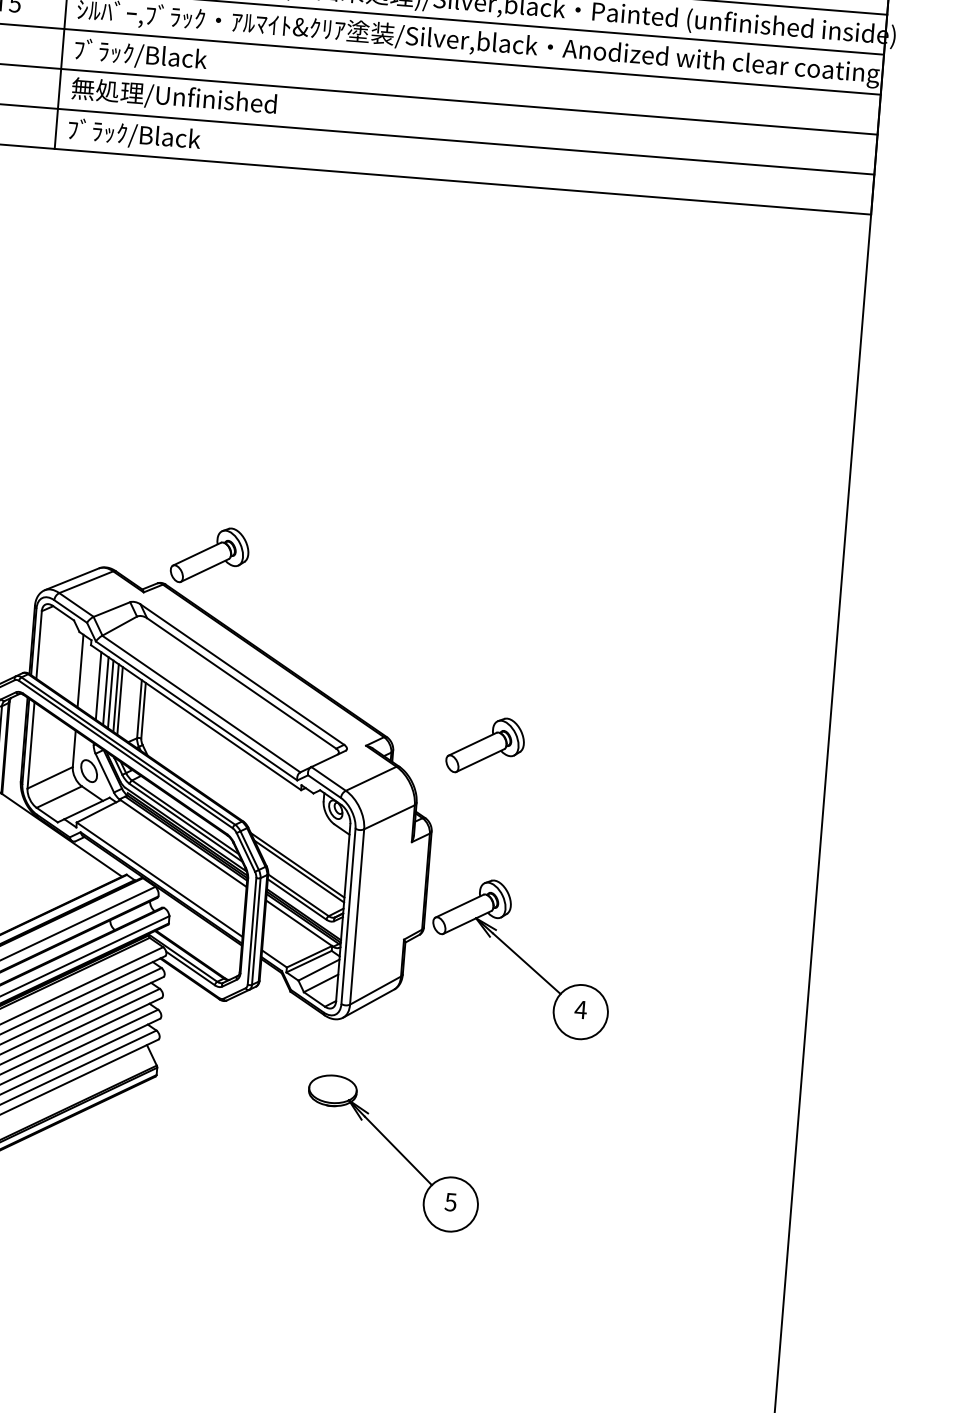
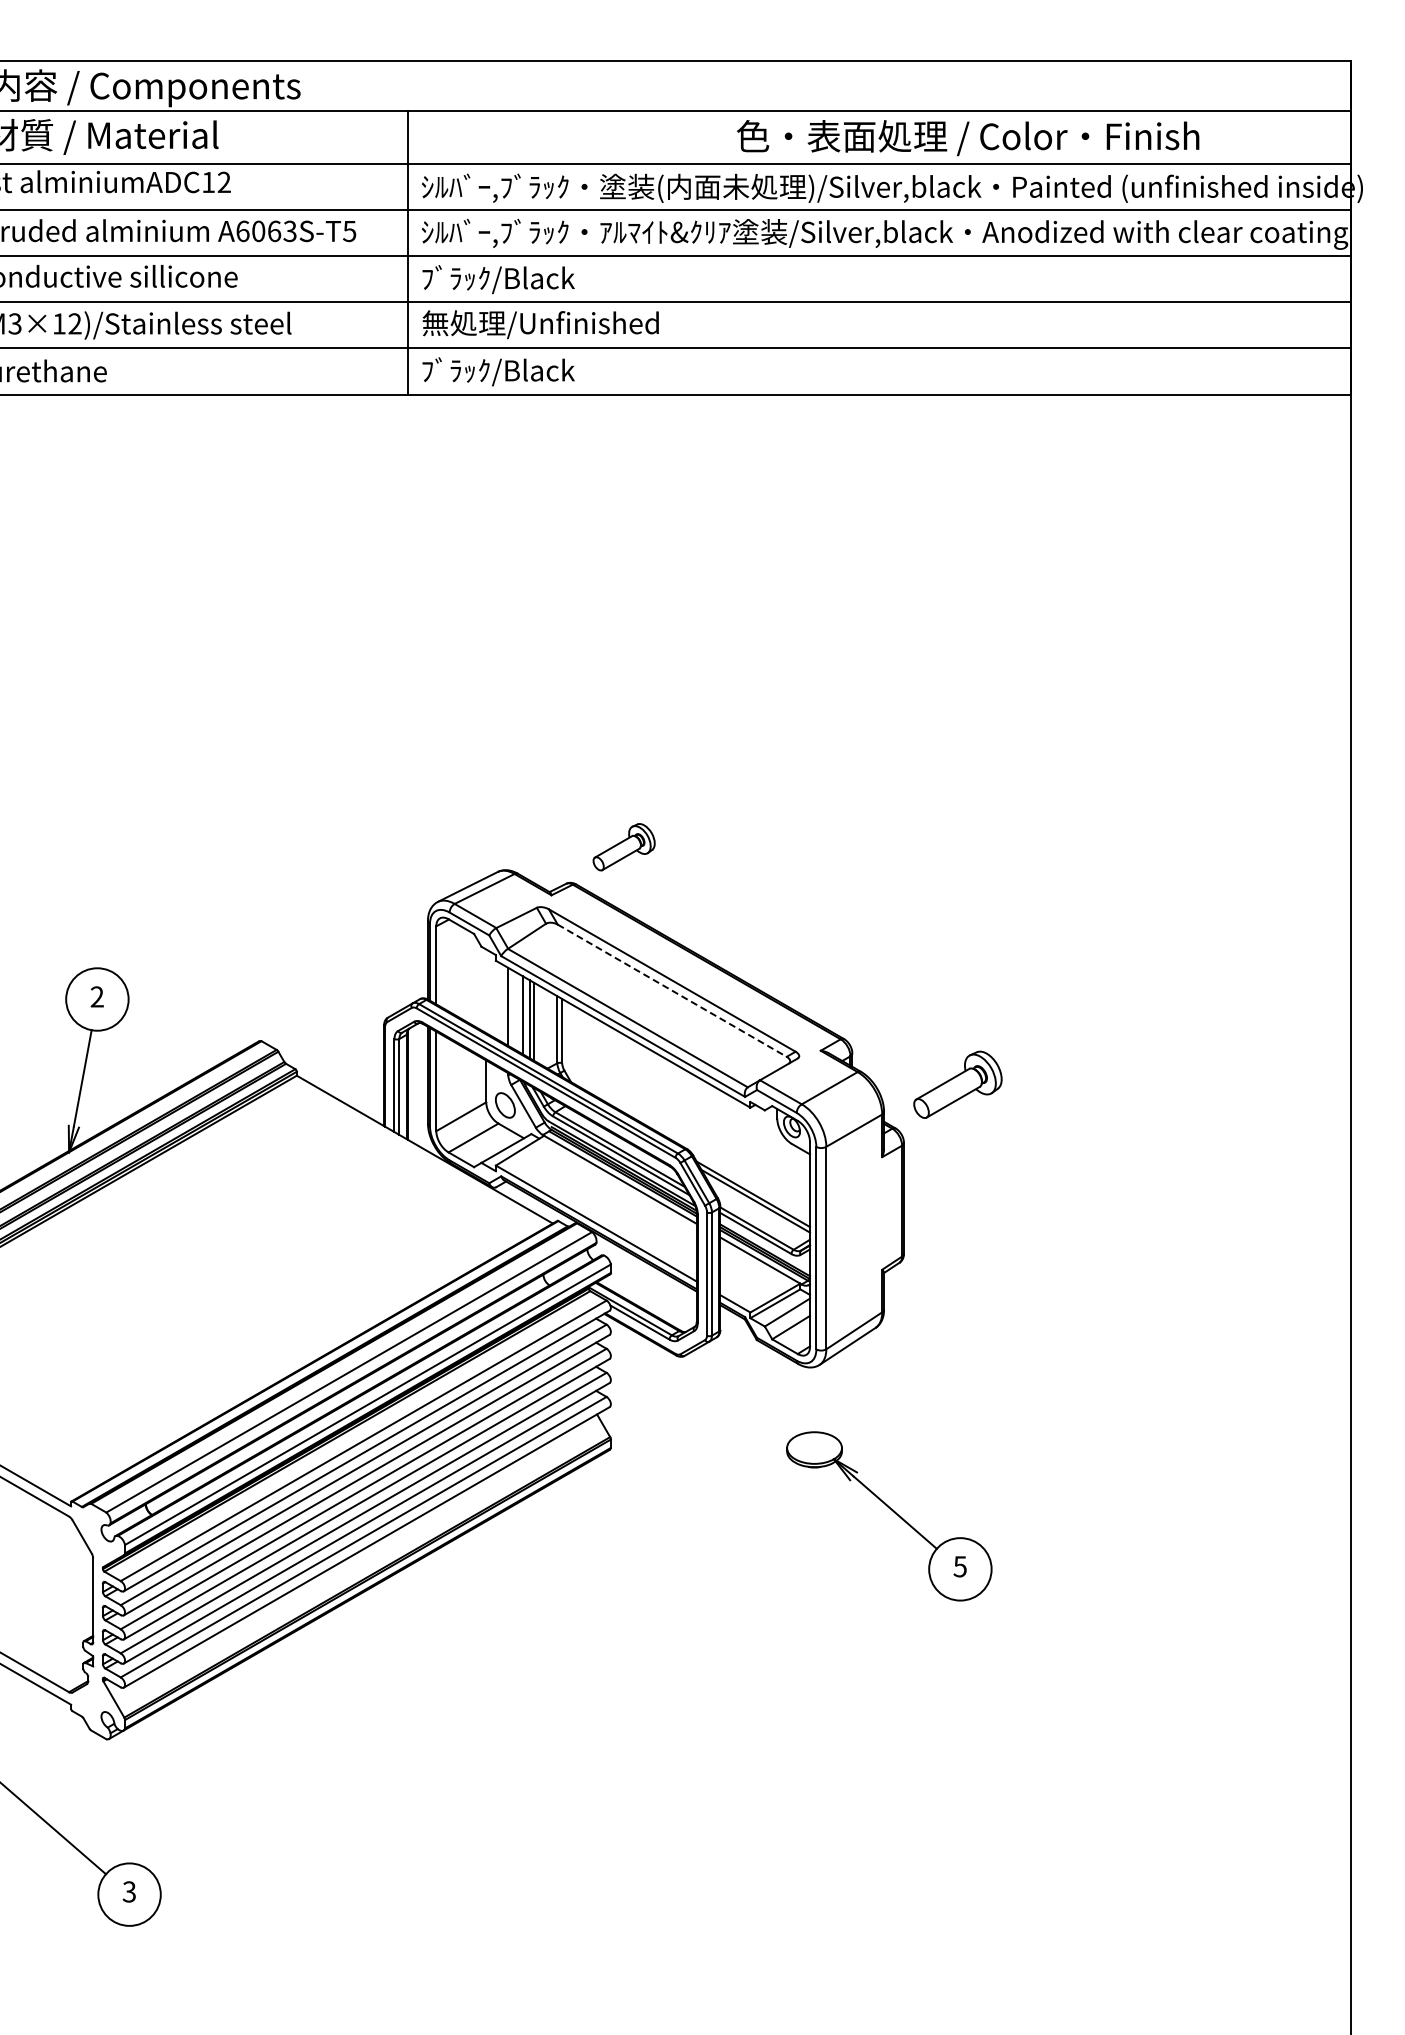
part: (209, 555) -> (623, 847), size x0.7
line: (80, 671) -> (486, 991), removed
line: (241, 683) -> (672, 990), solid -> dashed
line: (106, 691) -> (517, 1012), removed
part: (485, 745) -> (957, 1084), moved
part: (521, 958) -> (1018, 1280), removed

